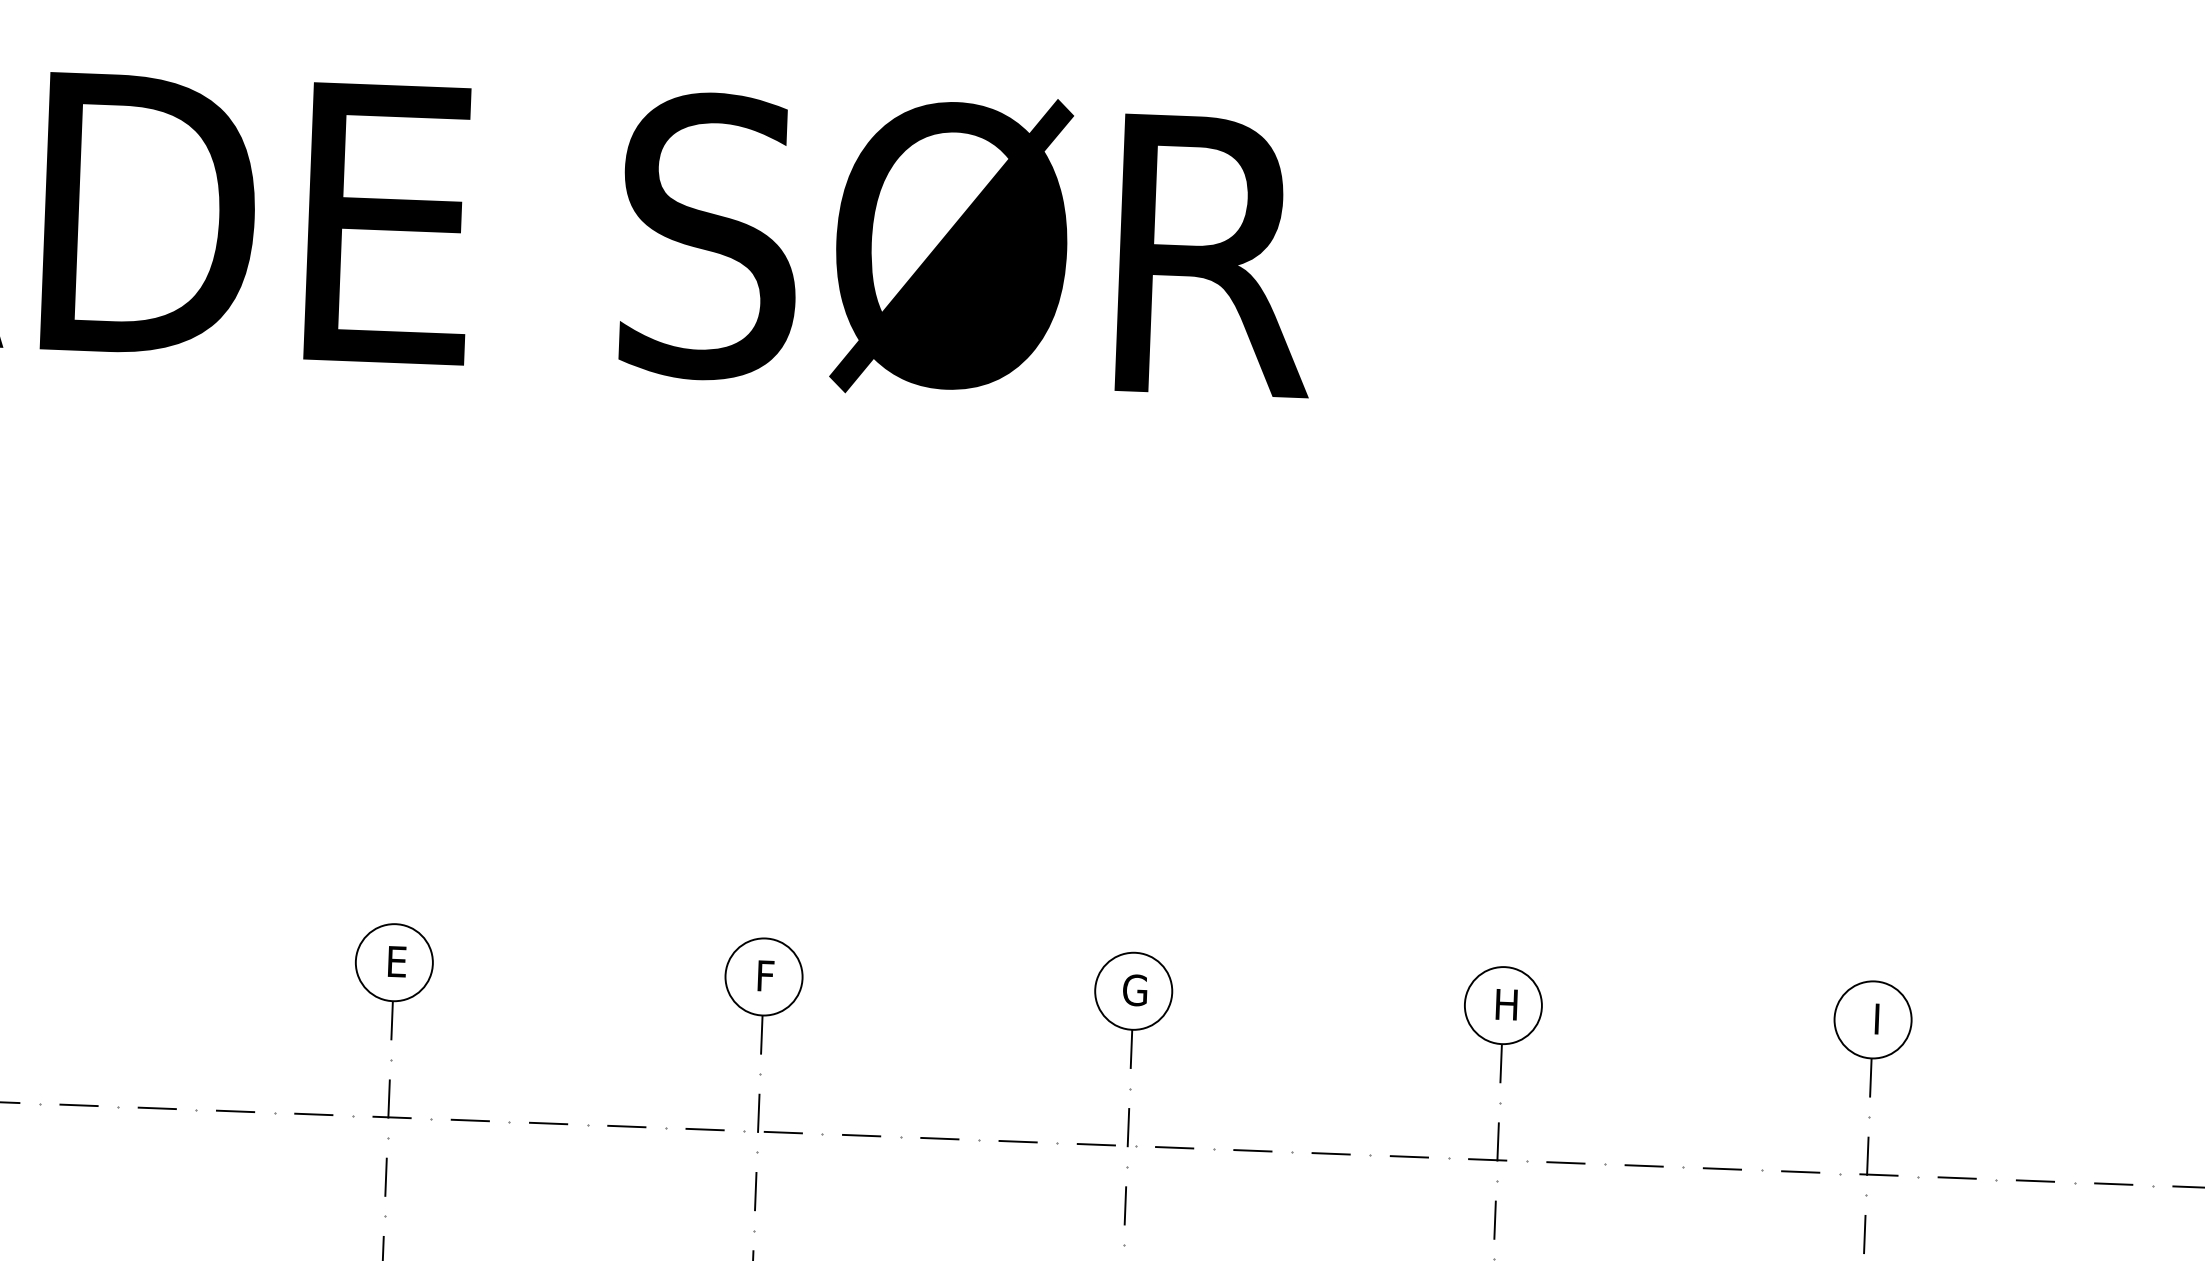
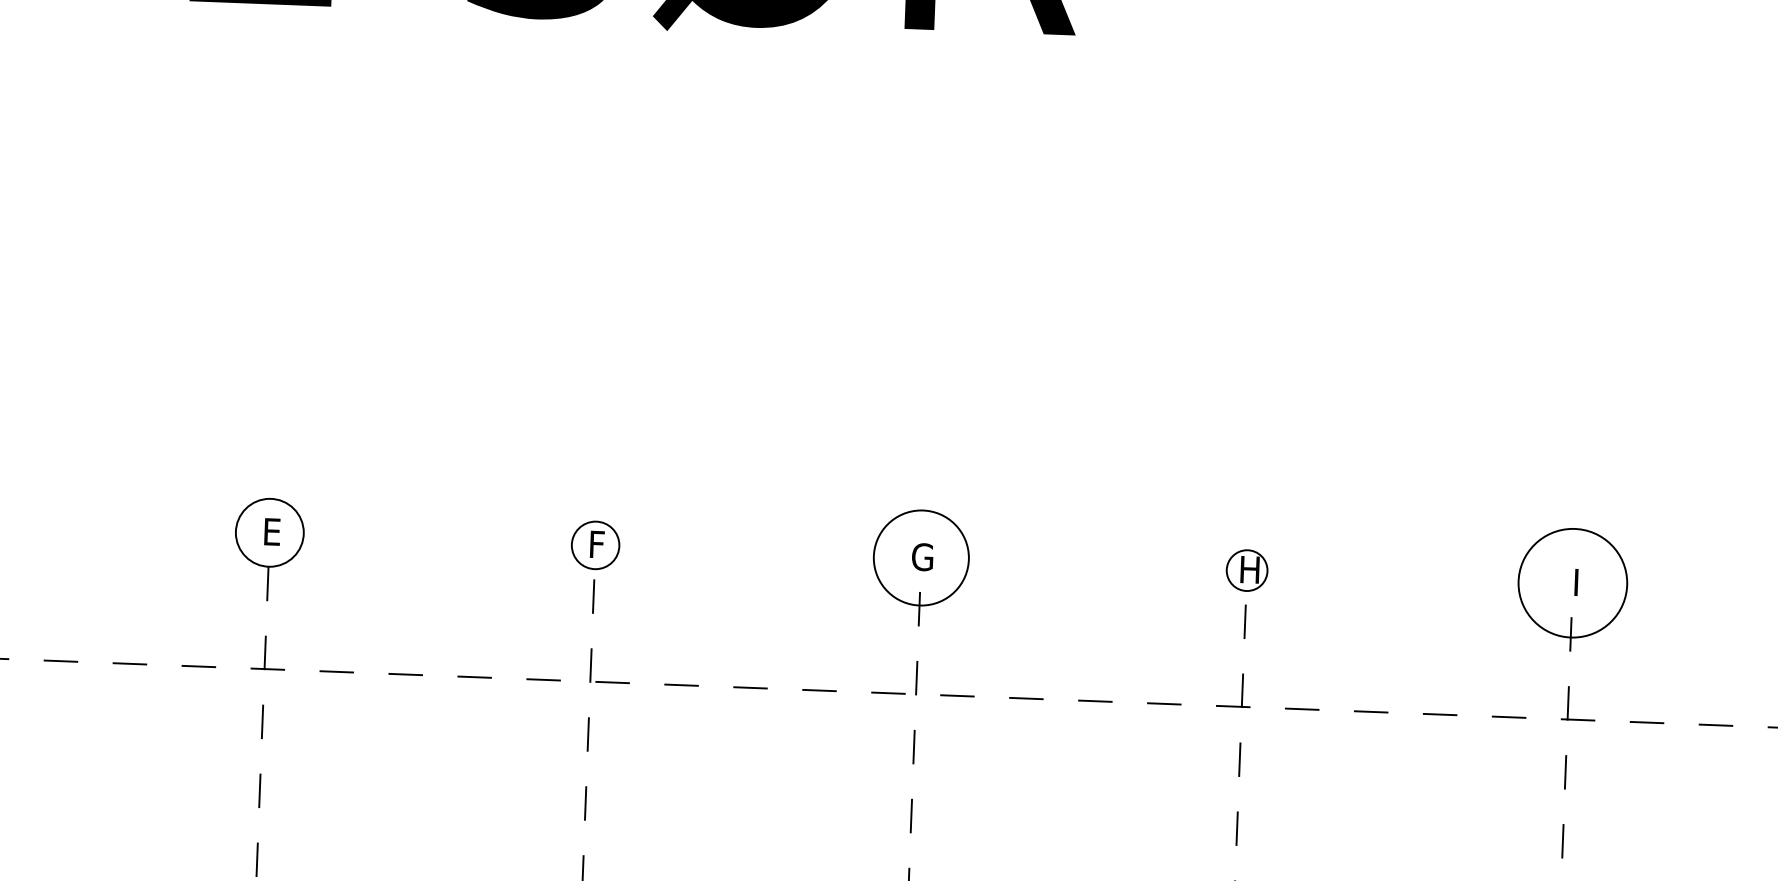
circle: (763, 976) -> (595, 544), size x0.7
circle: (1133, 990) -> (921, 557), size x1.4
circle: (1502, 1005) -> (1246, 570), size x0.6
circle: (1872, 1019) -> (1572, 582), size x1.6

